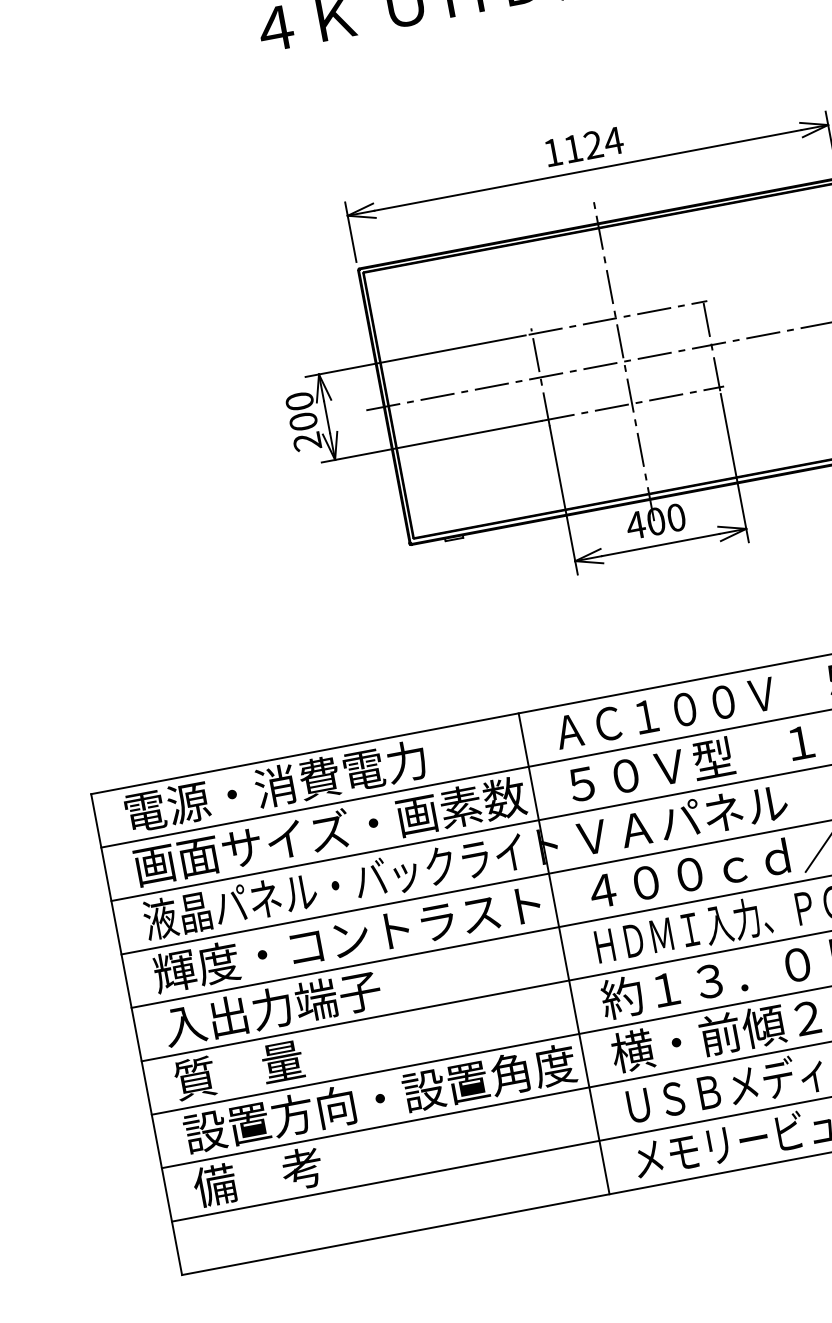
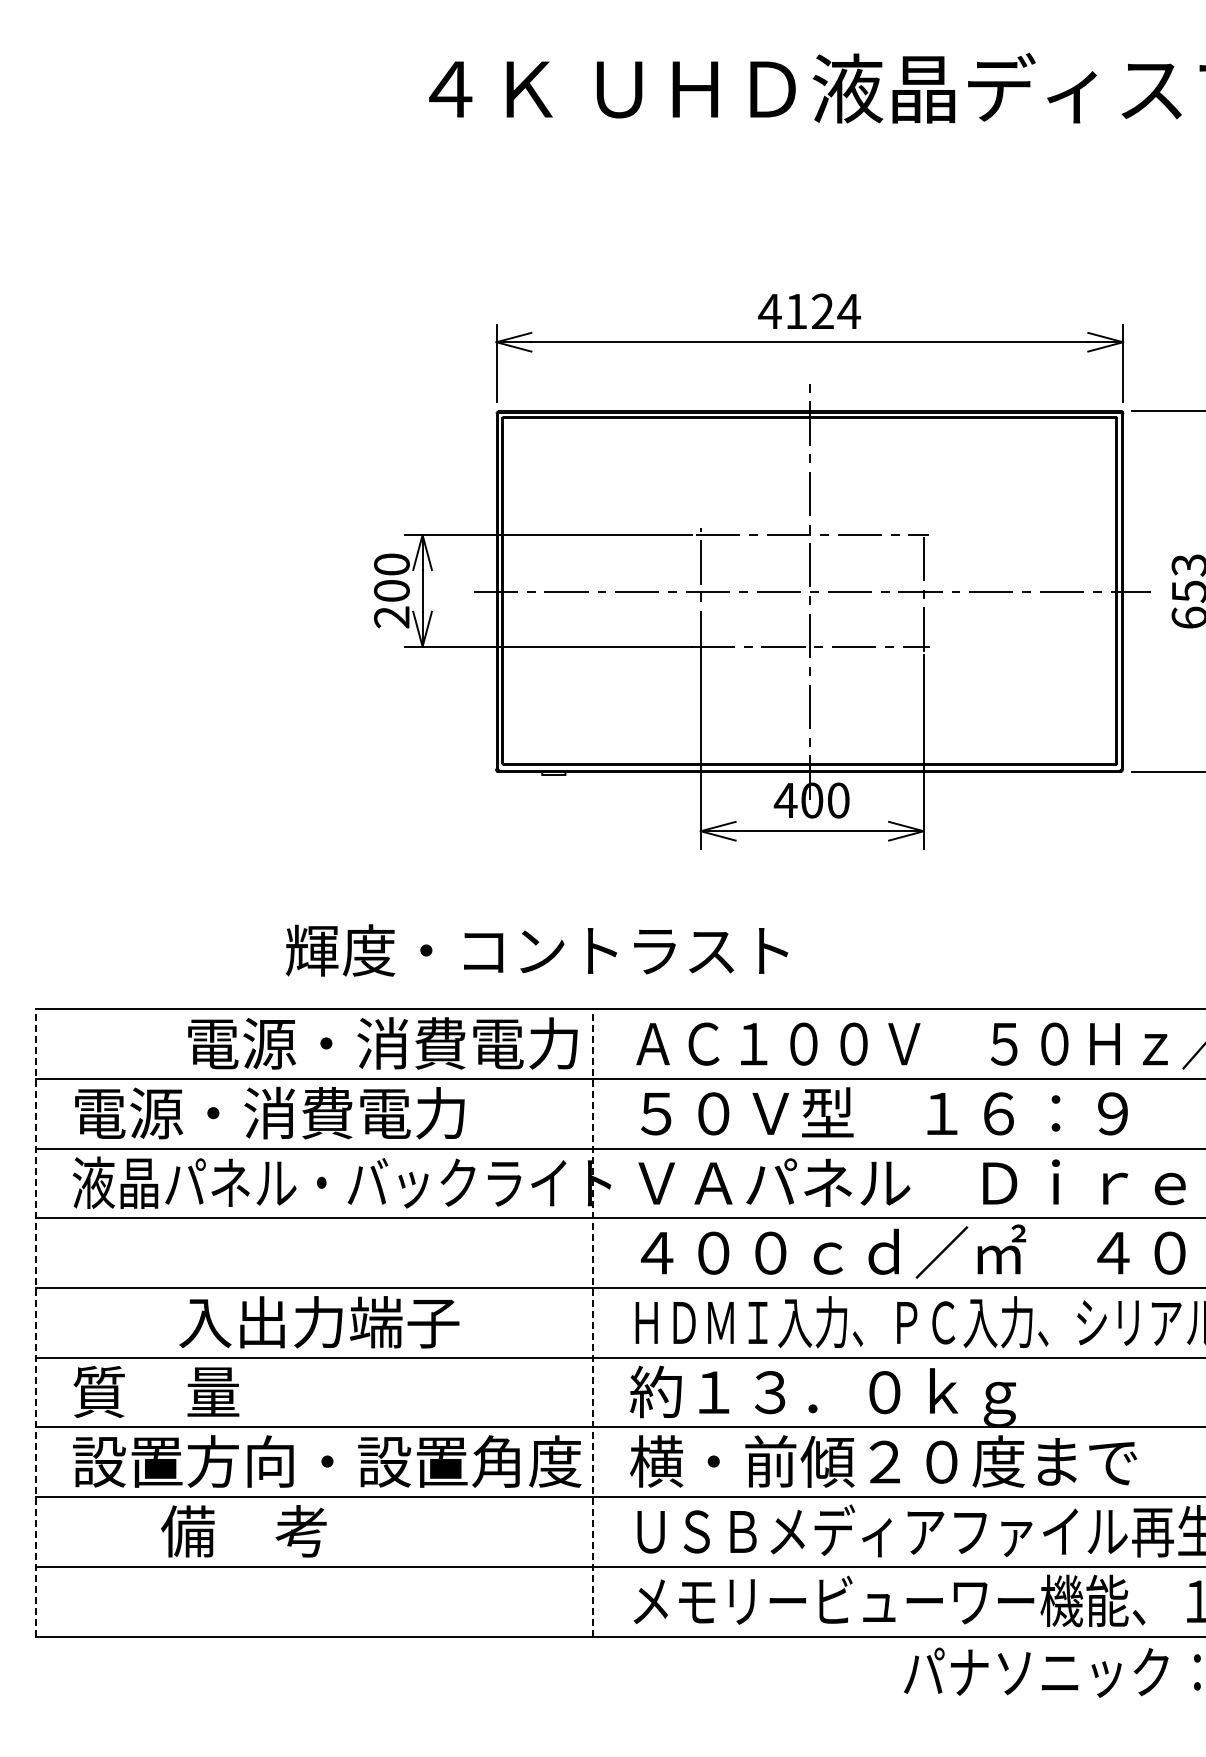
text: (552, 152) -> (769, 311), 1124 -> 4124
text: (275, 786) -> (382, 1043), moved
text: (330, 830) -> (328, 1112), 画面サイズ・画素数 -> 電源・消費電力
text: (347, 938) -> (537, 950), moved
line: (564, 953) -> (593, 1322), solid -> dashed
text: (272, 1008) -> (319, 1322), moved
line: (136, 1034) -> (35, 1322), solid -> dashed
text: (257, 1177) -> (243, 1531), moved

